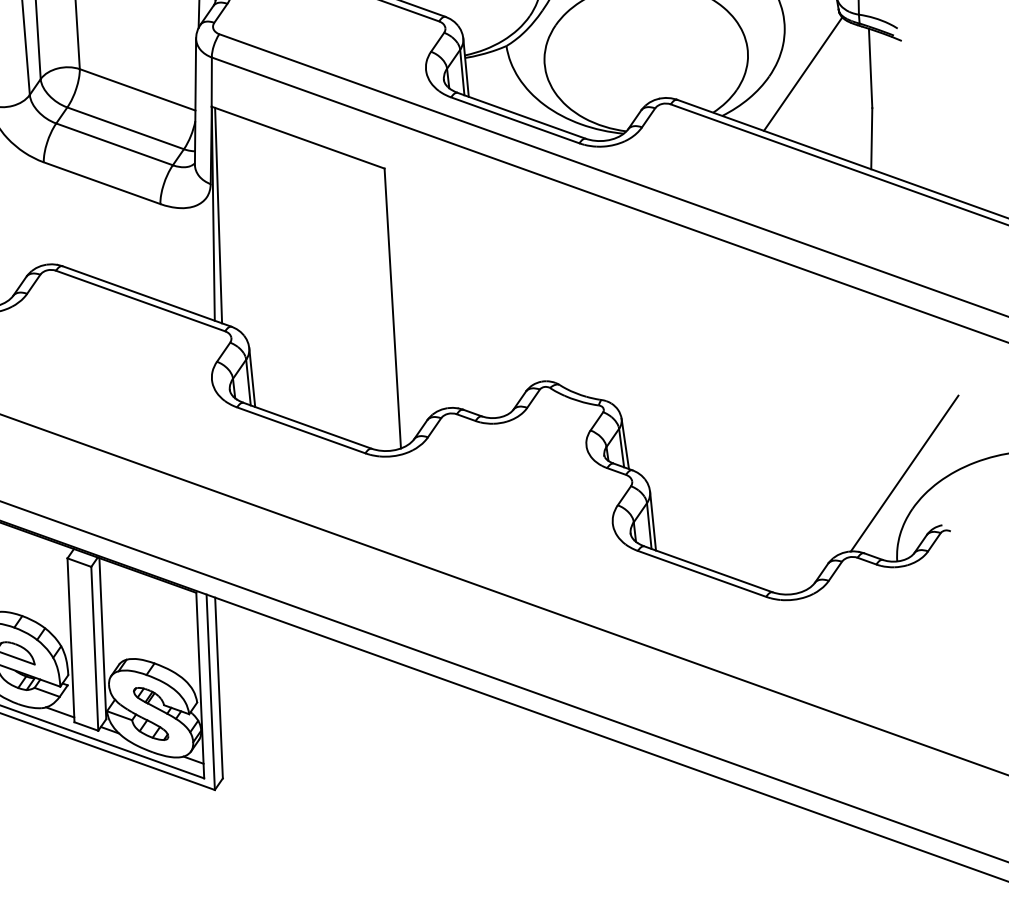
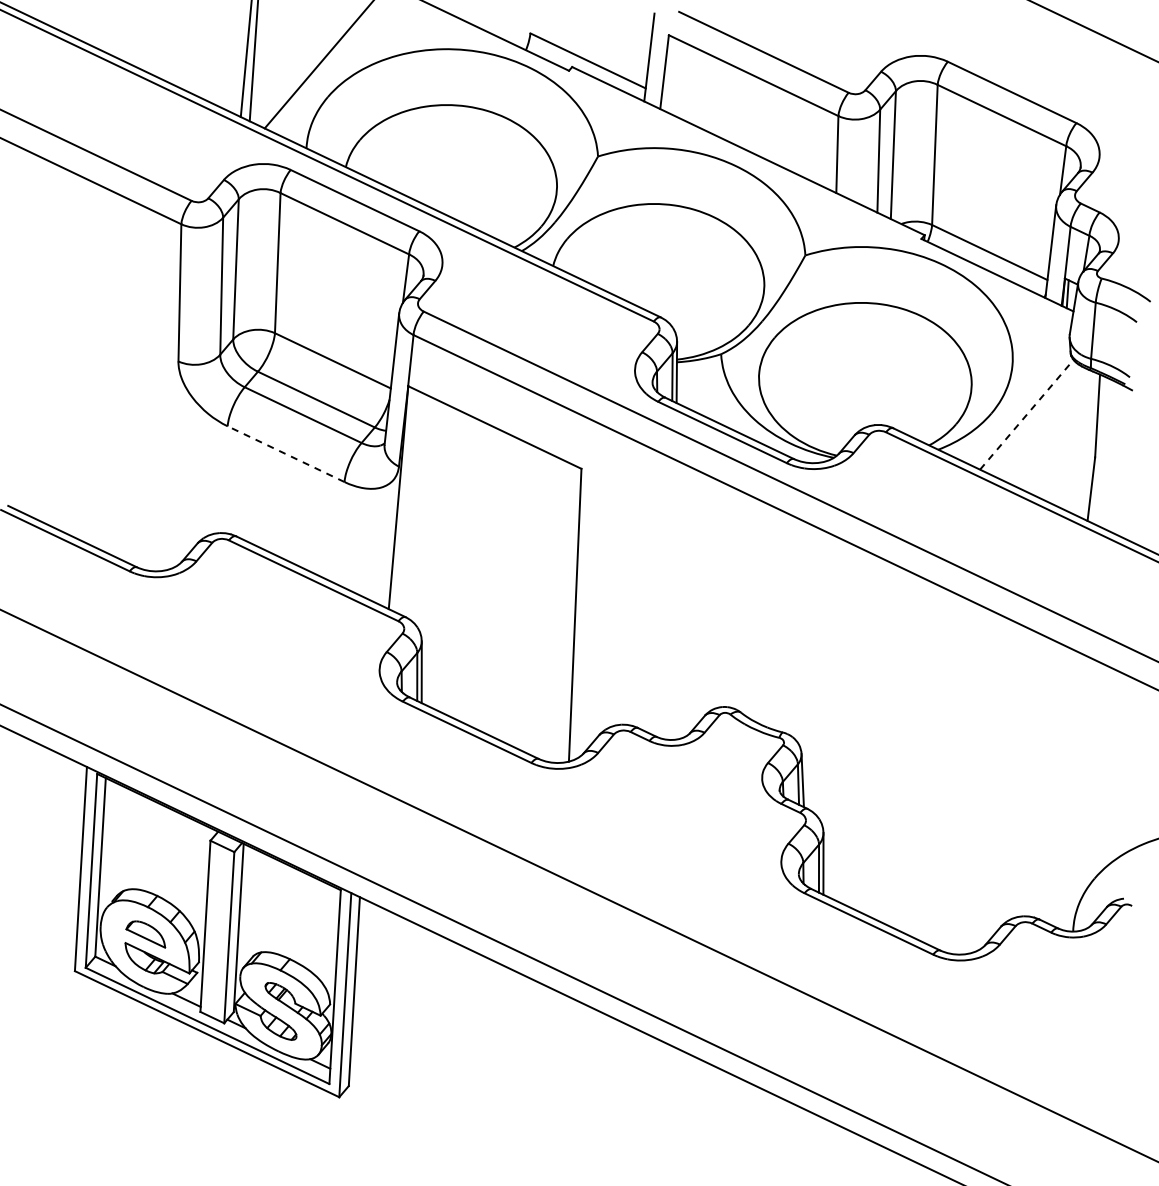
line: (803, 73) -> (1027, 414), solid -> dashed
line: (102, 183) -> (286, 454), solid -> dashed
line: (218, 214) -> (403, 499), removed
line: (903, 473) -> (1089, 840), removed

